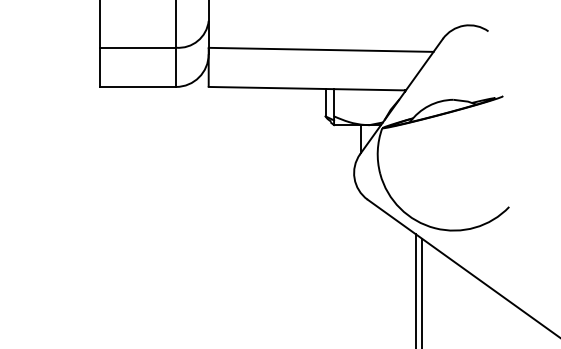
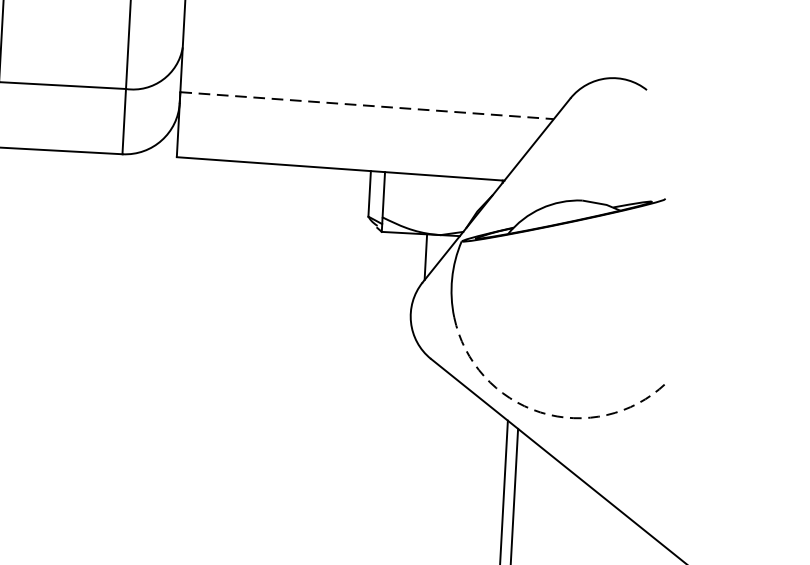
line: (321, 49) -> (367, 105), solid -> dashed
arc: (435, 228) -> (541, 412), solid -> dashed

